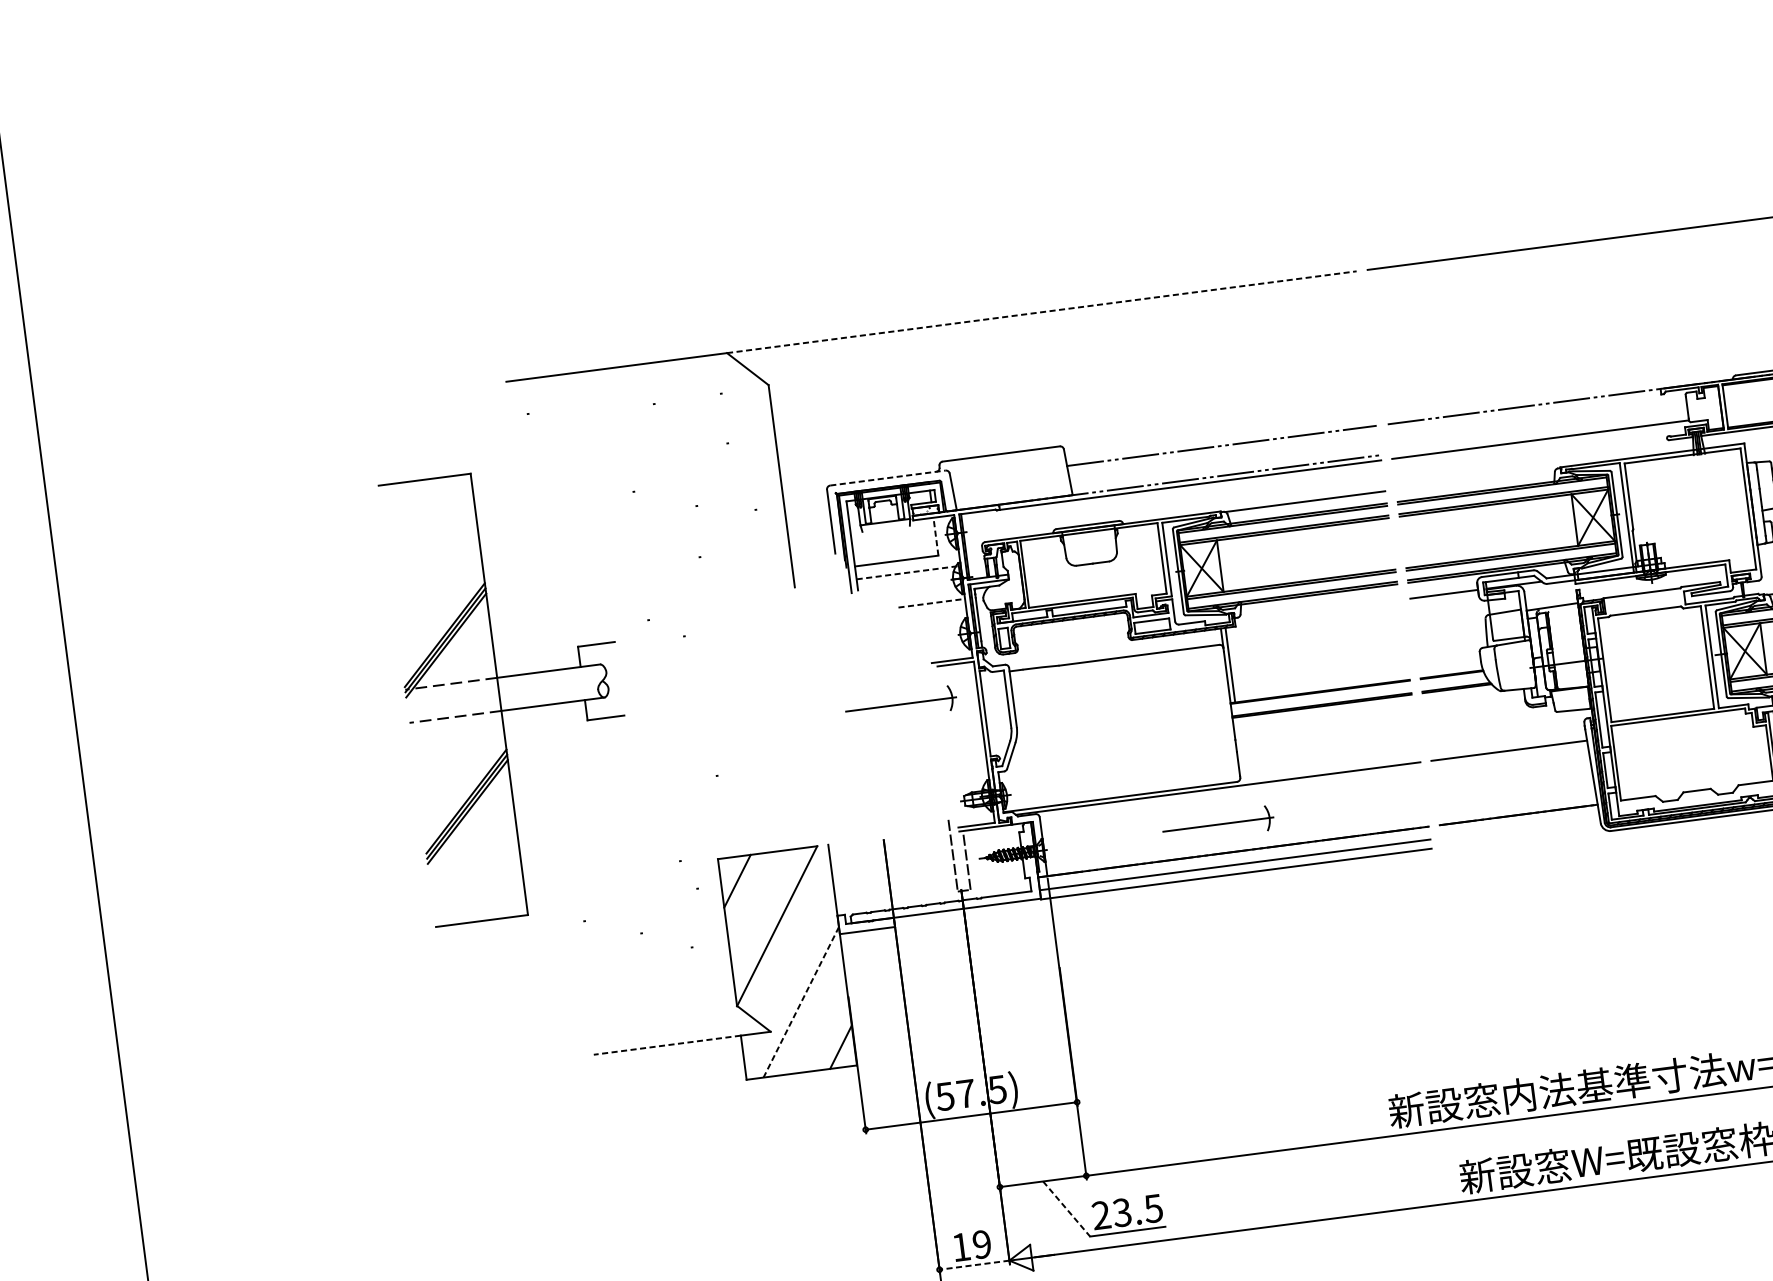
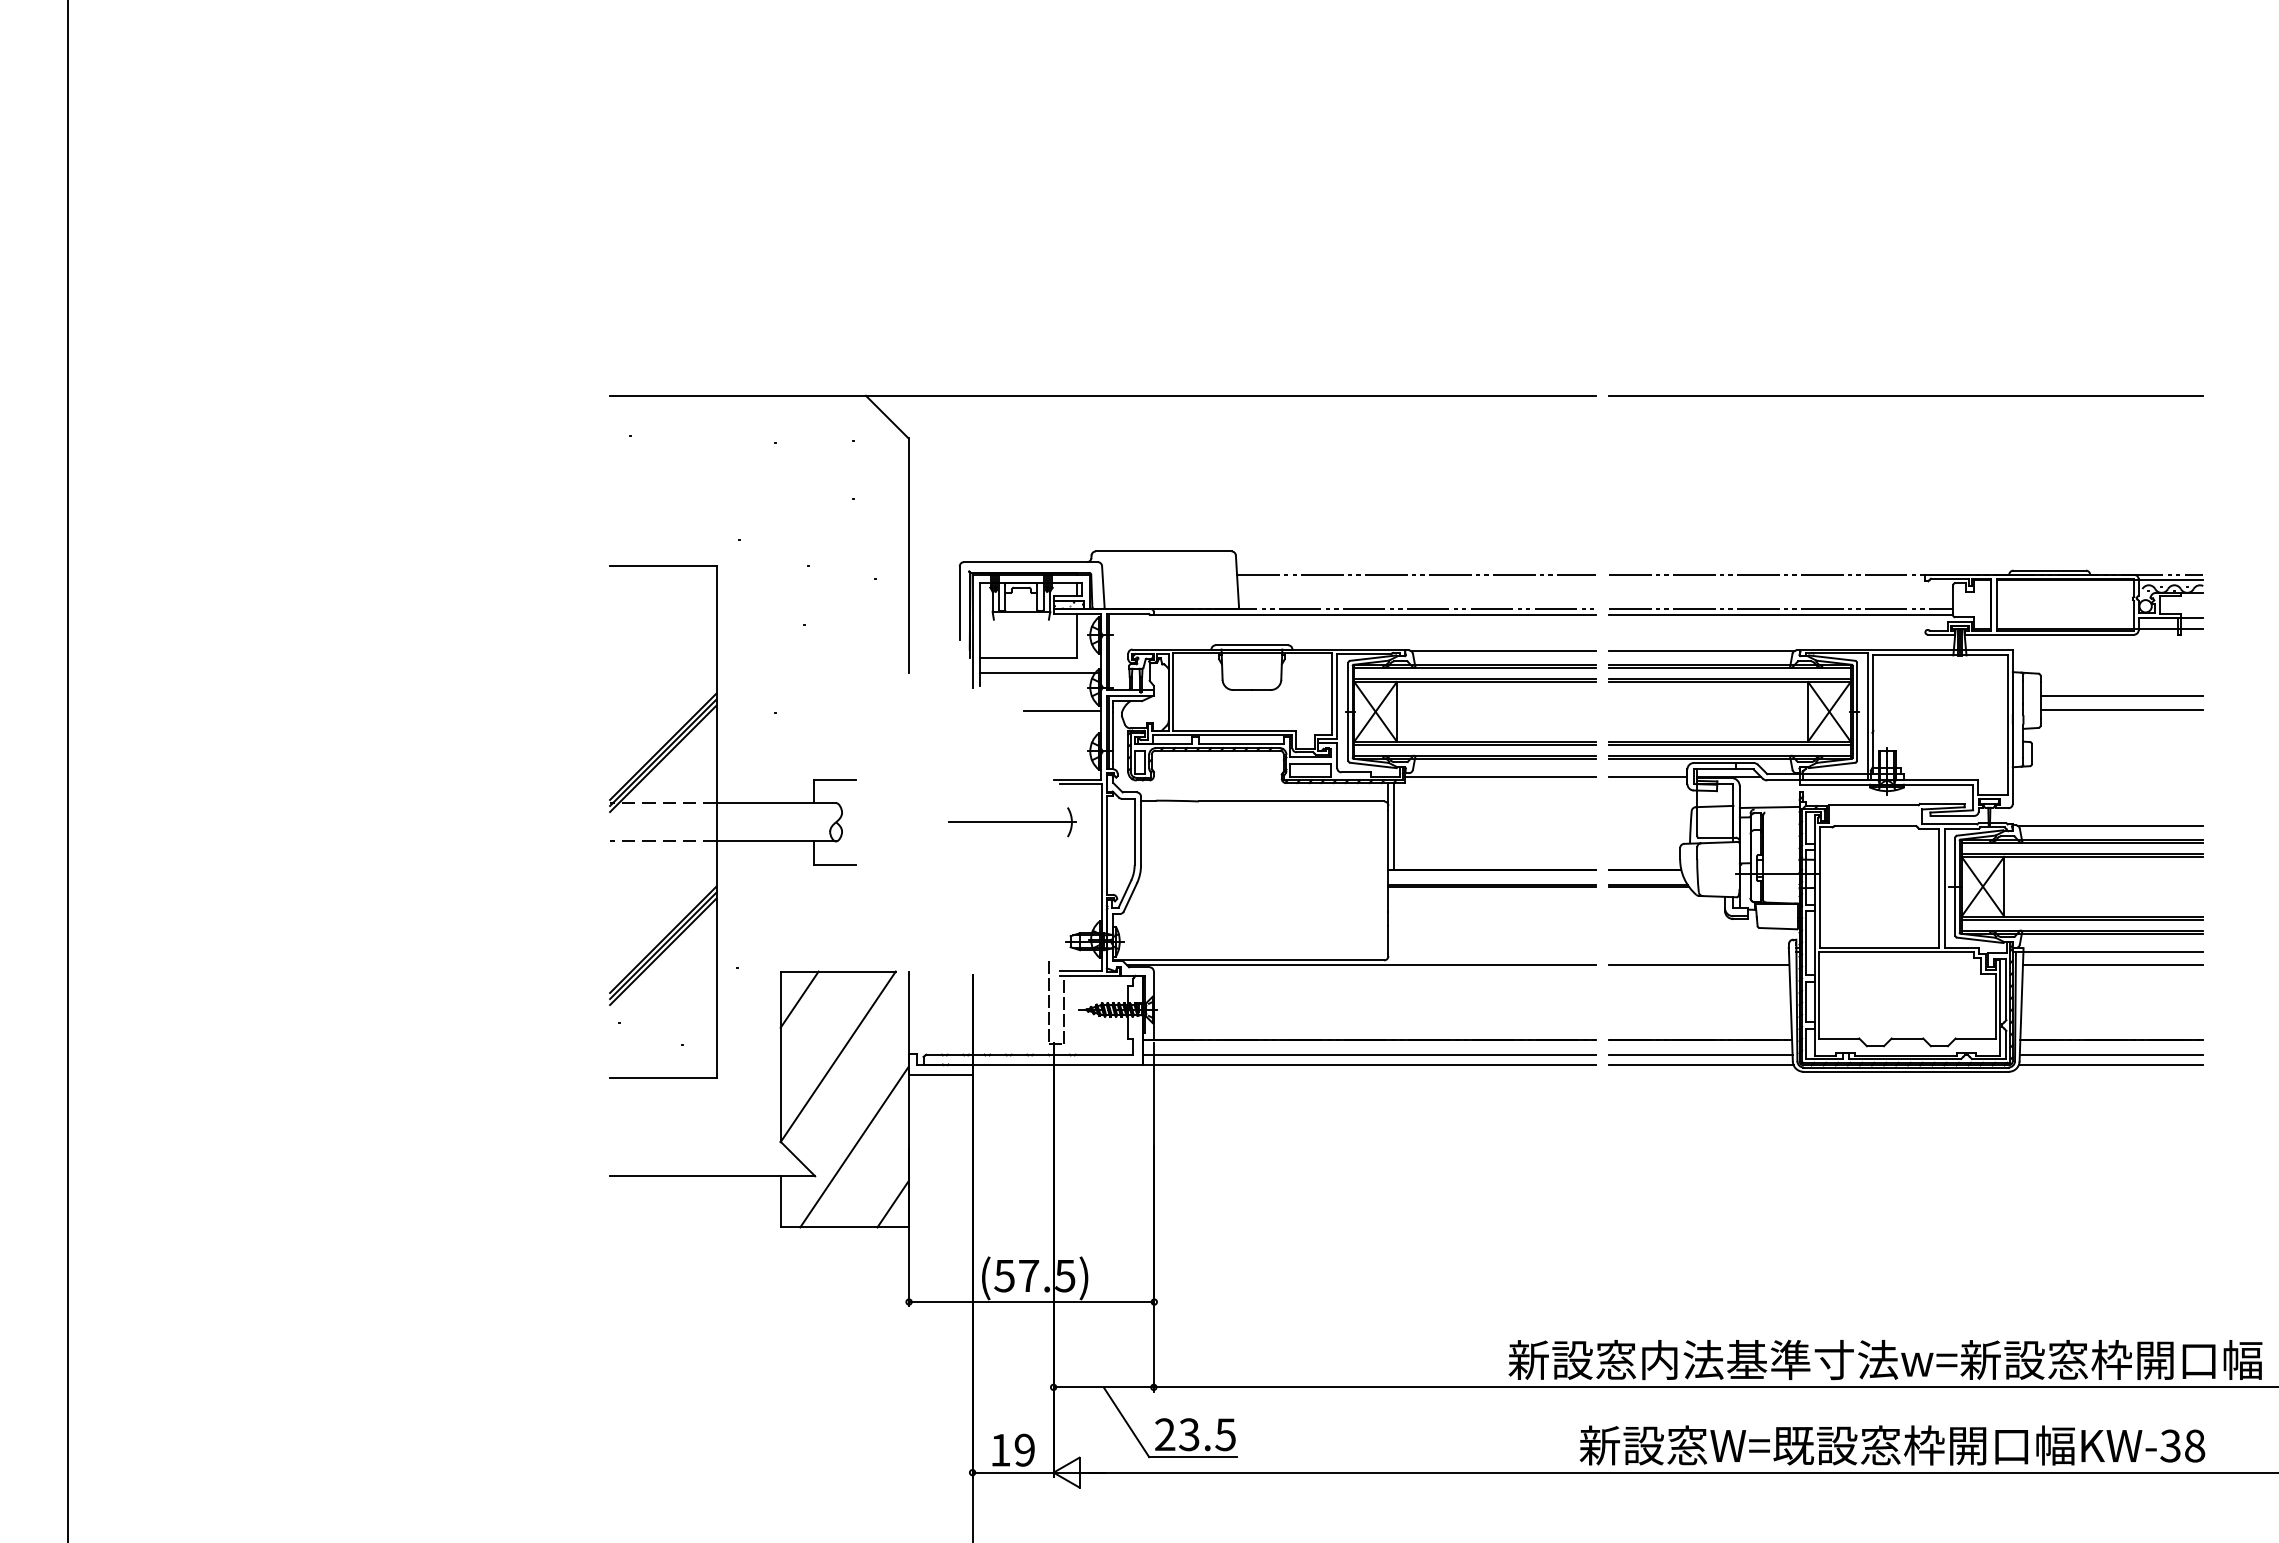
line: (1042, 311) -> (1231, 395), dashed -> solid
line: (1539, 434) -> (1780, 609), added
line: (887, 478) -> (1030, 562), dashed -> solid
line: (1476, 479) -> (1701, 650), added
line: (936, 536) -> (1077, 636), dashed -> solid
line: (909, 572) -> (1041, 673), dashed -> solid
line: (931, 603) -> (1062, 711), dashed -> solid
line: (1316, 611) -> (1500, 777), added
part: (512, 691) -> (732, 821), moved
part: (1218, 824) -> (1356, 1006), removed
line: (1520, 827) -> (1700, 1054), added
line: (1521, 837) -> (1700, 1065), added
line: (801, 1002) -> (854, 1147), dashed -> solid
line: (666, 1045) -> (694, 1176), dashed -> solid
line: (1066, 1209) -> (1126, 1422), dashed -> solid
line: (974, 1264) -> (1013, 1472), dashed -> solid

